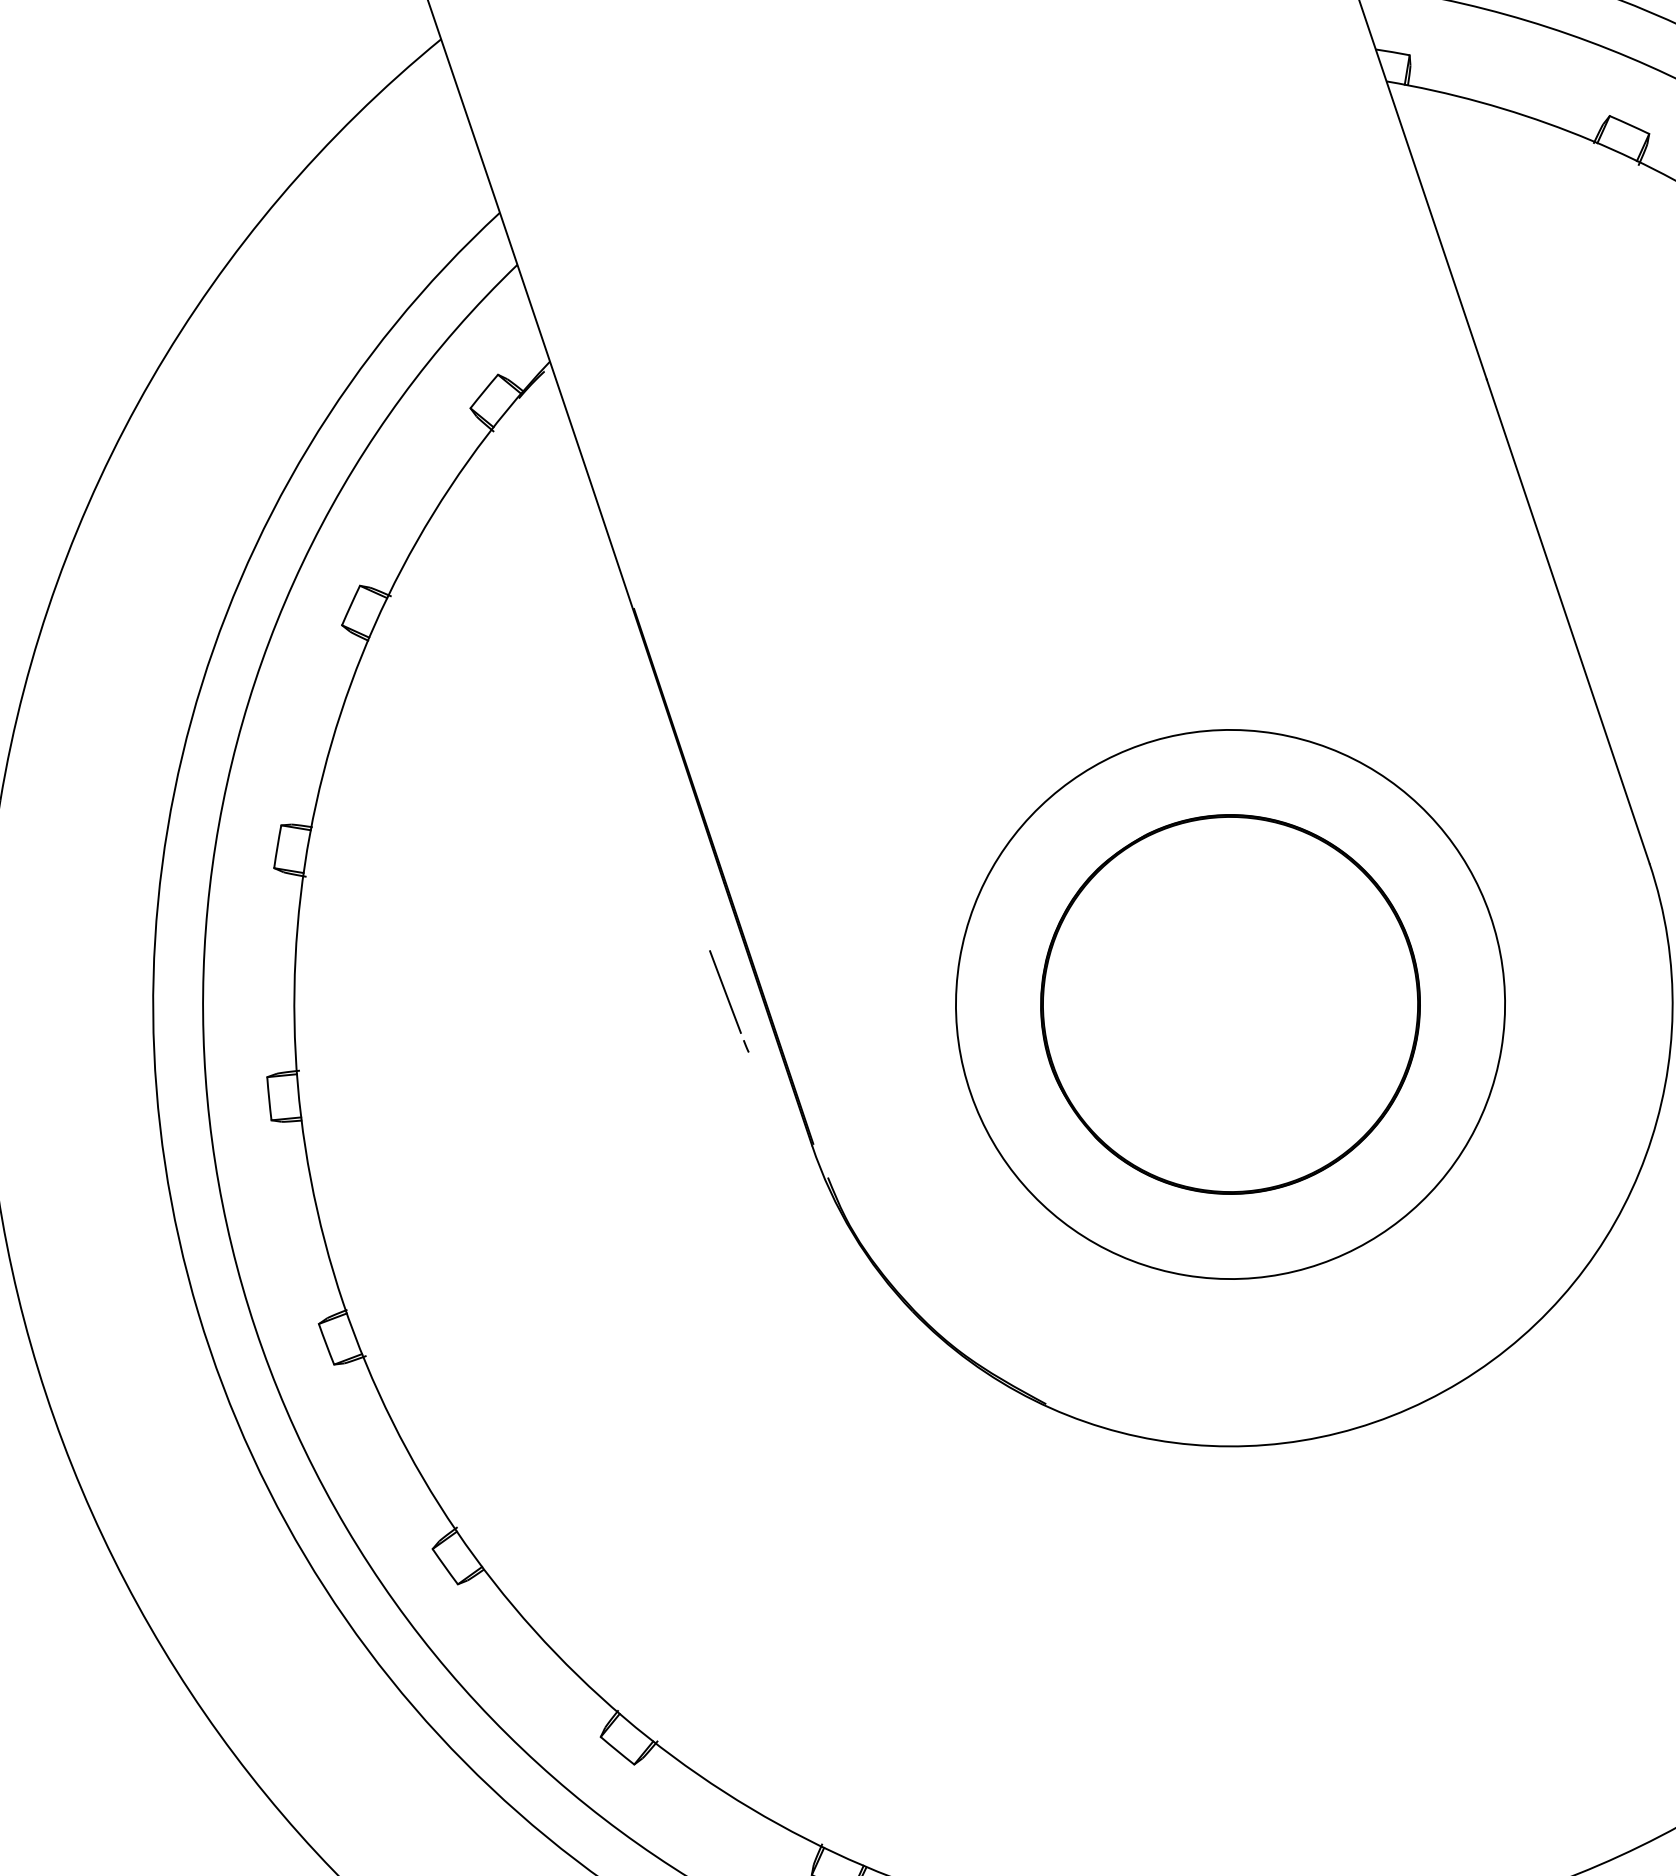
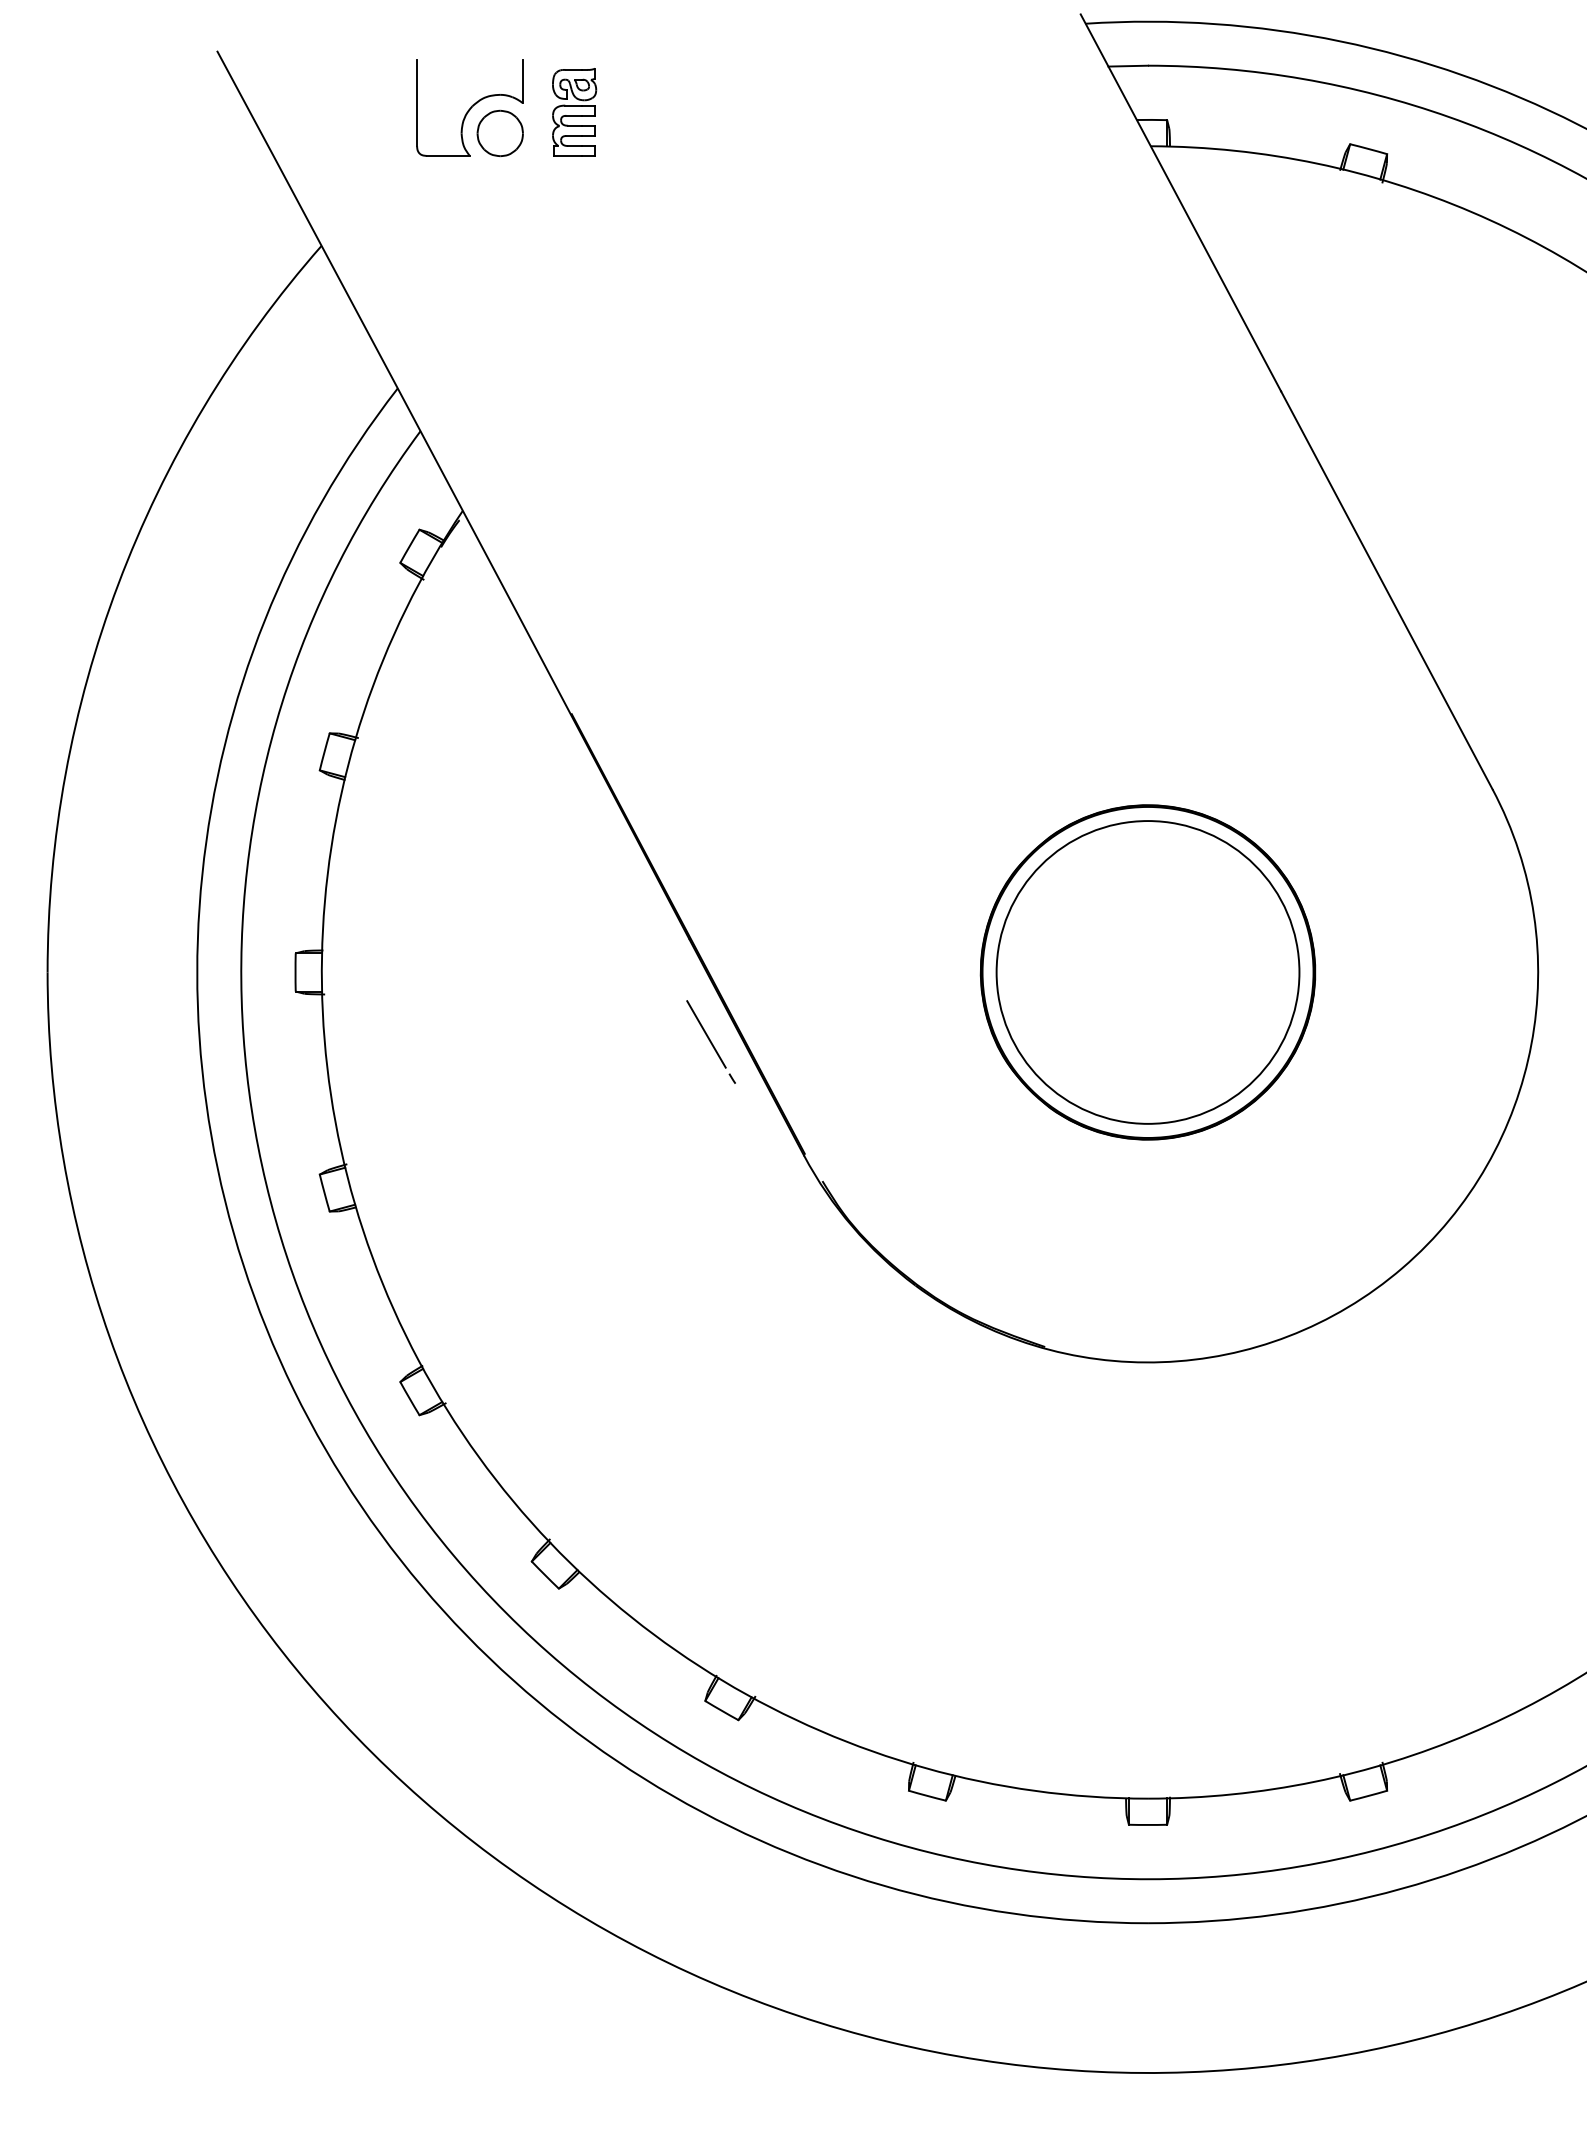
circle: (1229, 1004) -> (1147, 972), size x0.62

